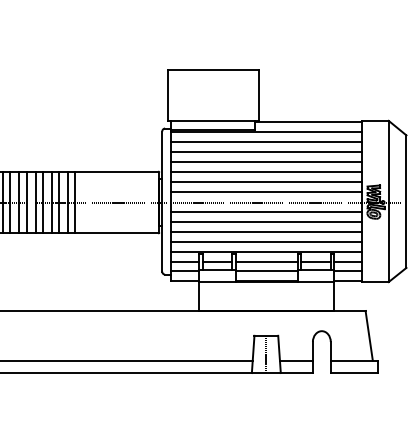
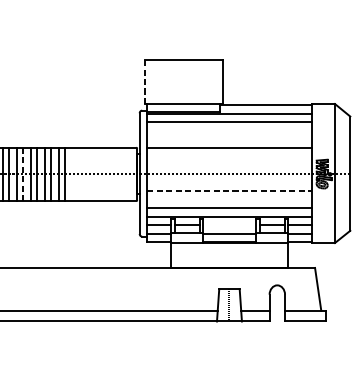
line: (167, 94) -> (144, 81), solid -> dashed
line: (266, 152) -> (229, 131), removed
line: (266, 162) -> (229, 139), removed
line: (266, 182) -> (229, 157), removed
line: (266, 192) -> (229, 165), removed
line: (26, 202) -> (22, 174), solid -> dashed
line: (266, 212) -> (229, 183), removed
line: (266, 222) -> (229, 191), solid -> dashed
line: (266, 231) -> (229, 199), removed
line: (266, 261) -> (229, 225), removed

